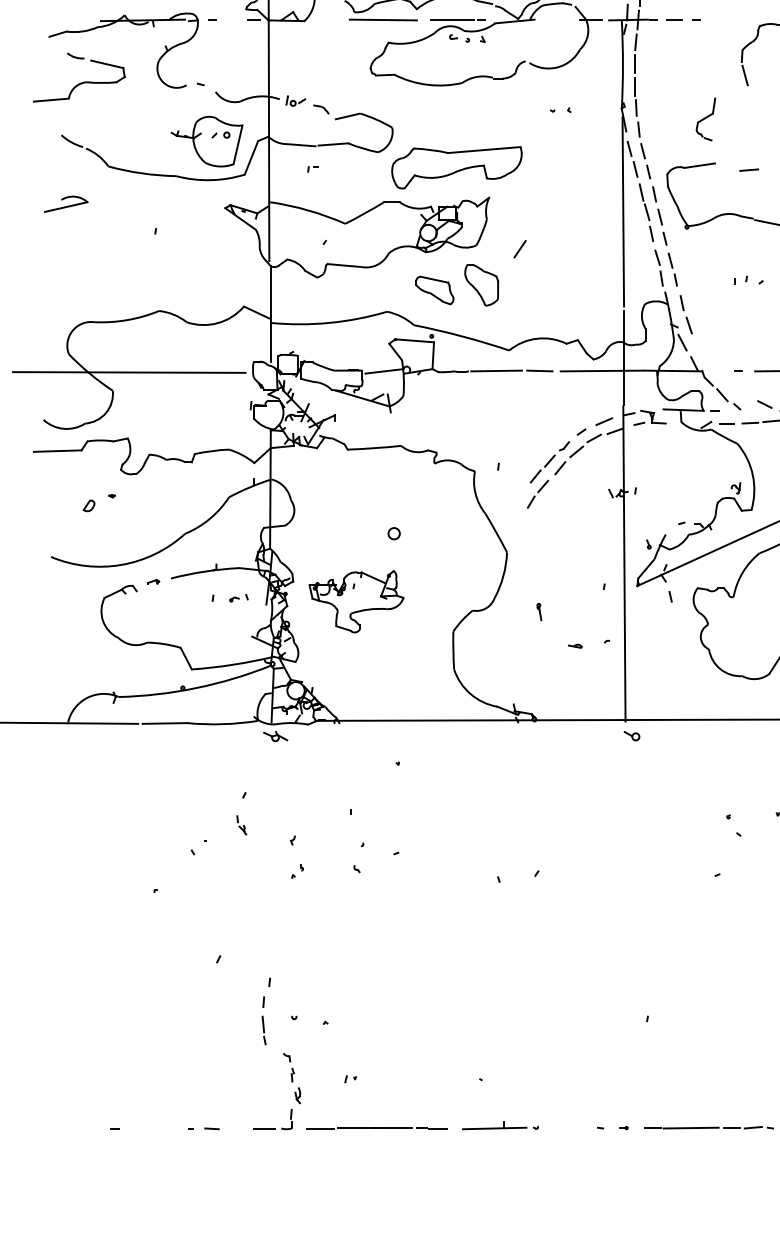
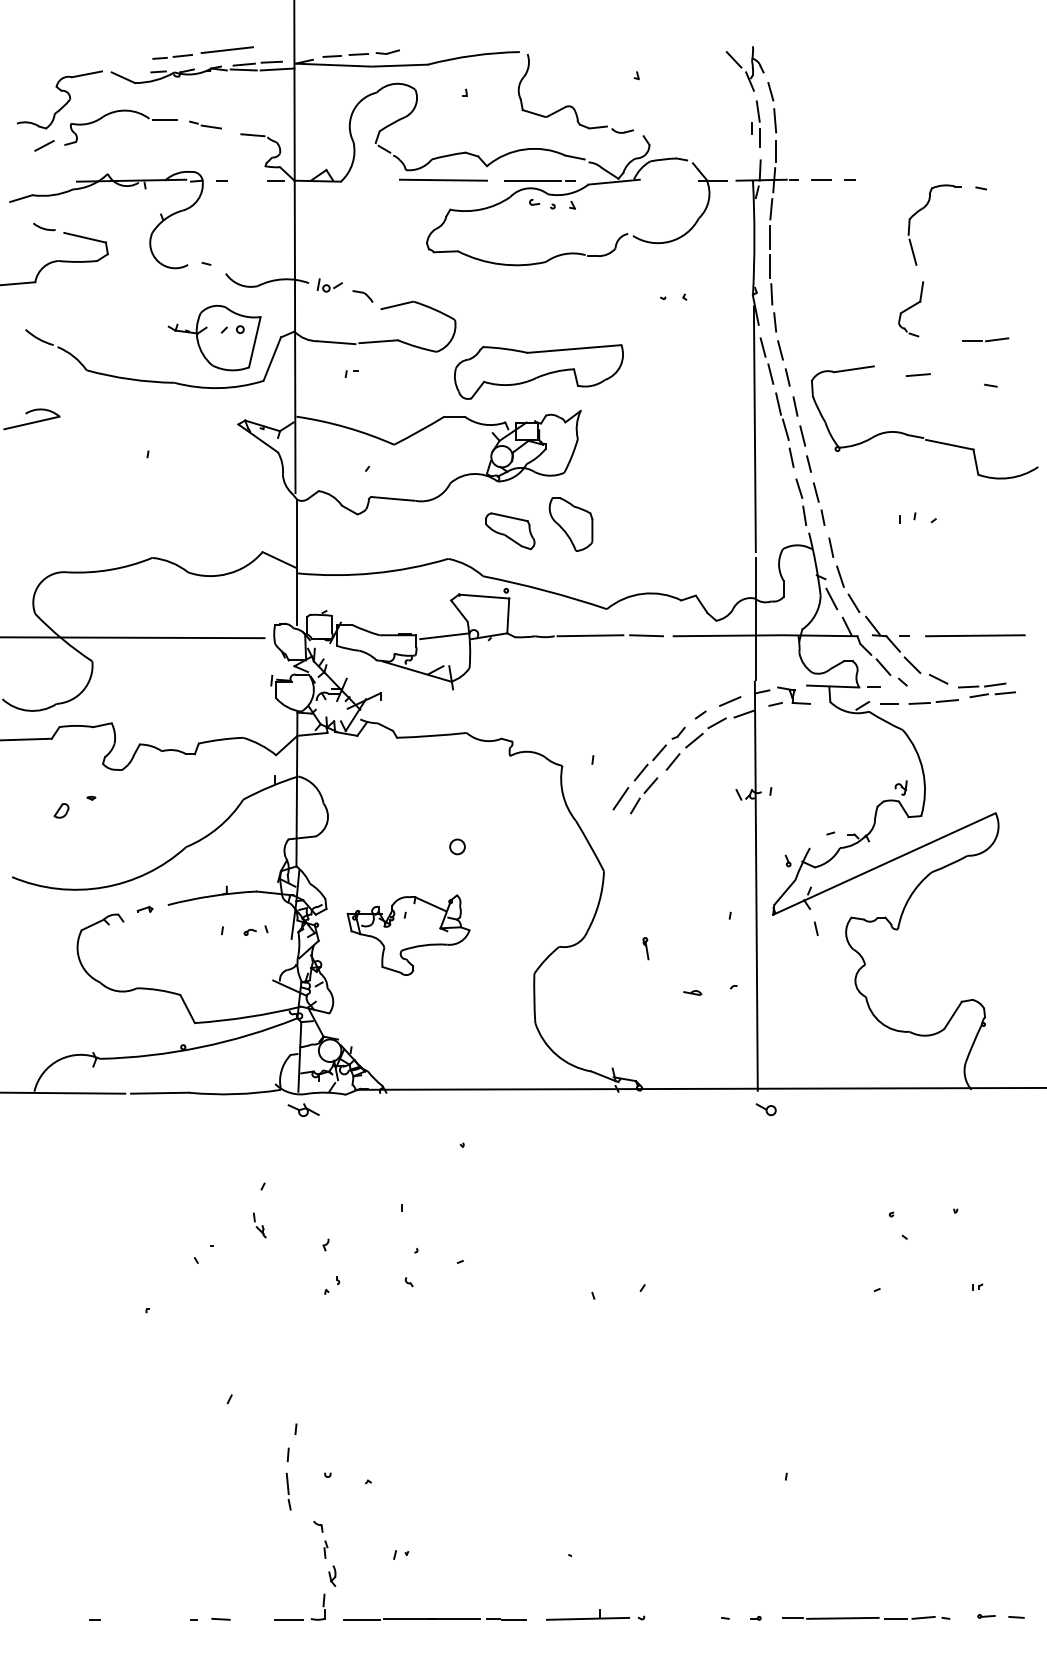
part: (706, 119) -> (911, 309), moved
line: (519, 249) -> (620, 798), moved
part: (723, 369) -> (884, 633), added

